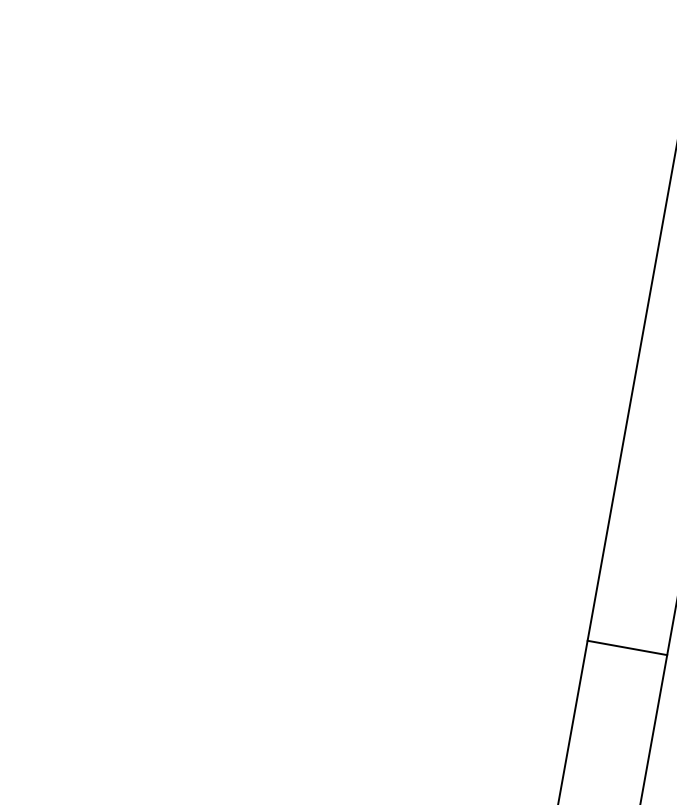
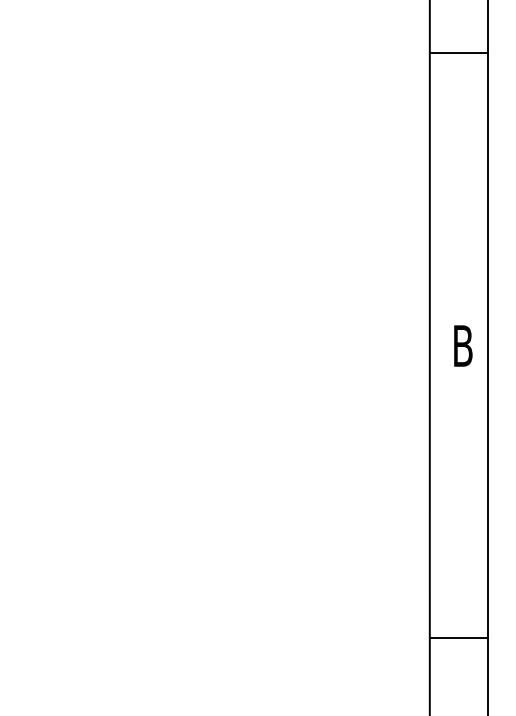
line: (626, 647) -> (458, 637), moved

